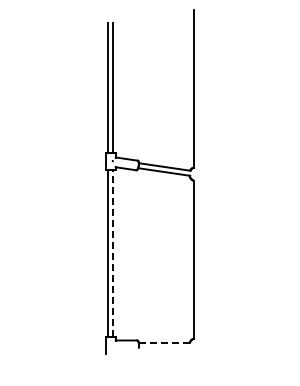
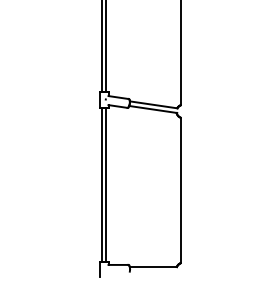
line: (113, 252) -> (106, 183), dashed -> solid
line: (164, 342) -> (153, 266), dashed -> solid

